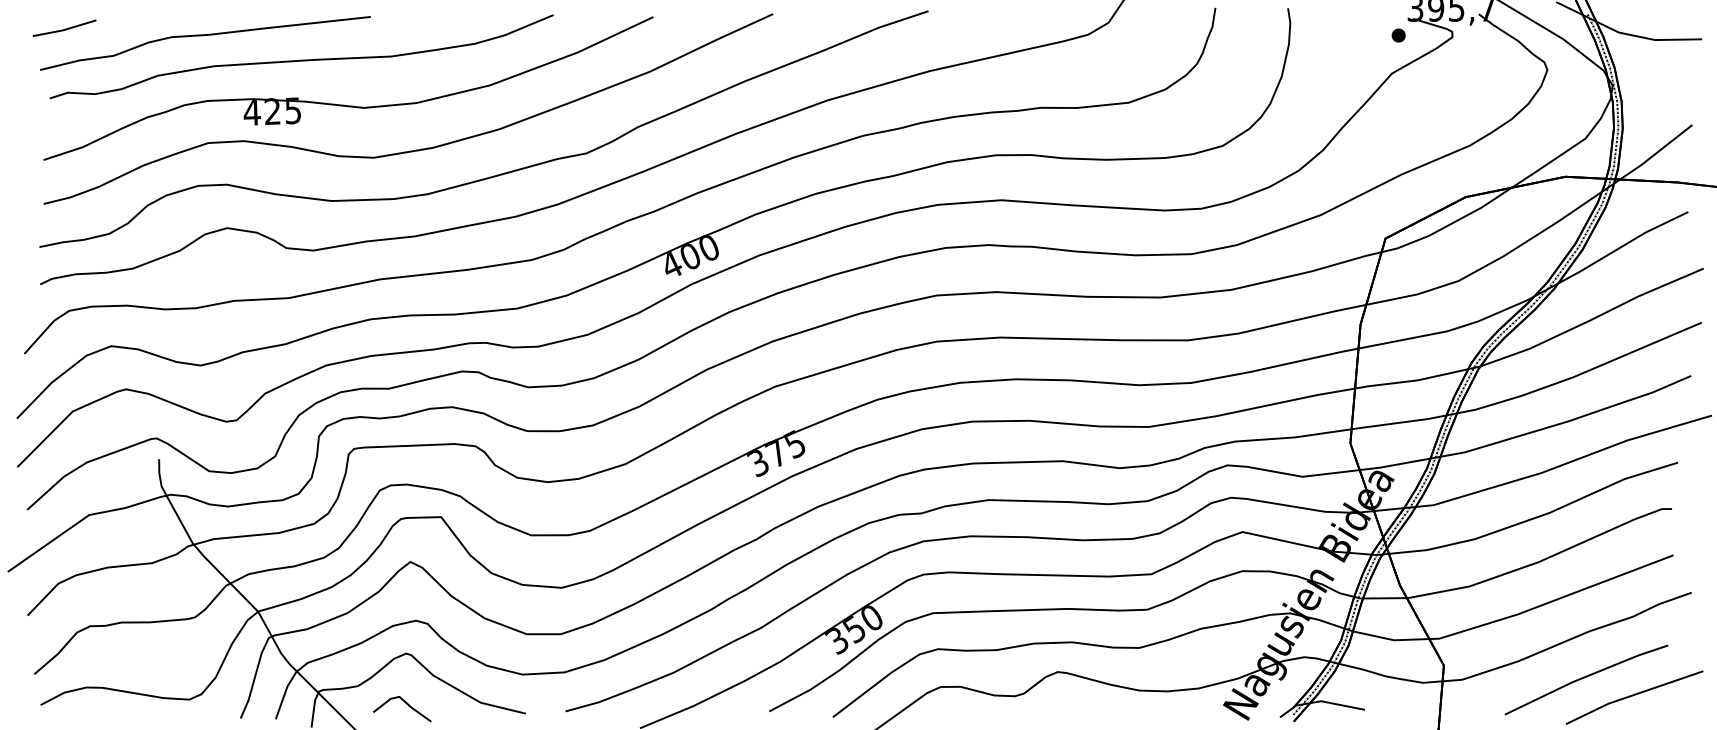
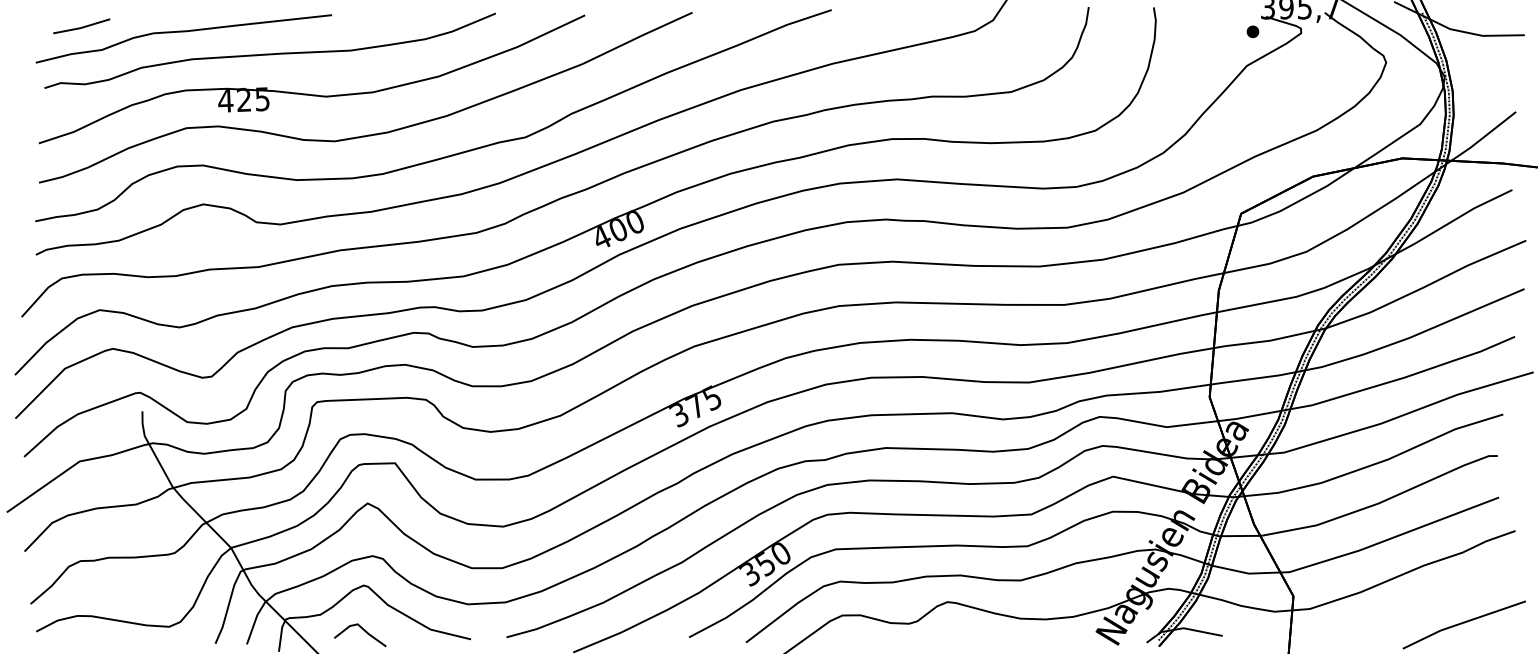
line: (64, 28) -> (81, 26), moved
line: (1585, 678) -> (1420, 607), removed

